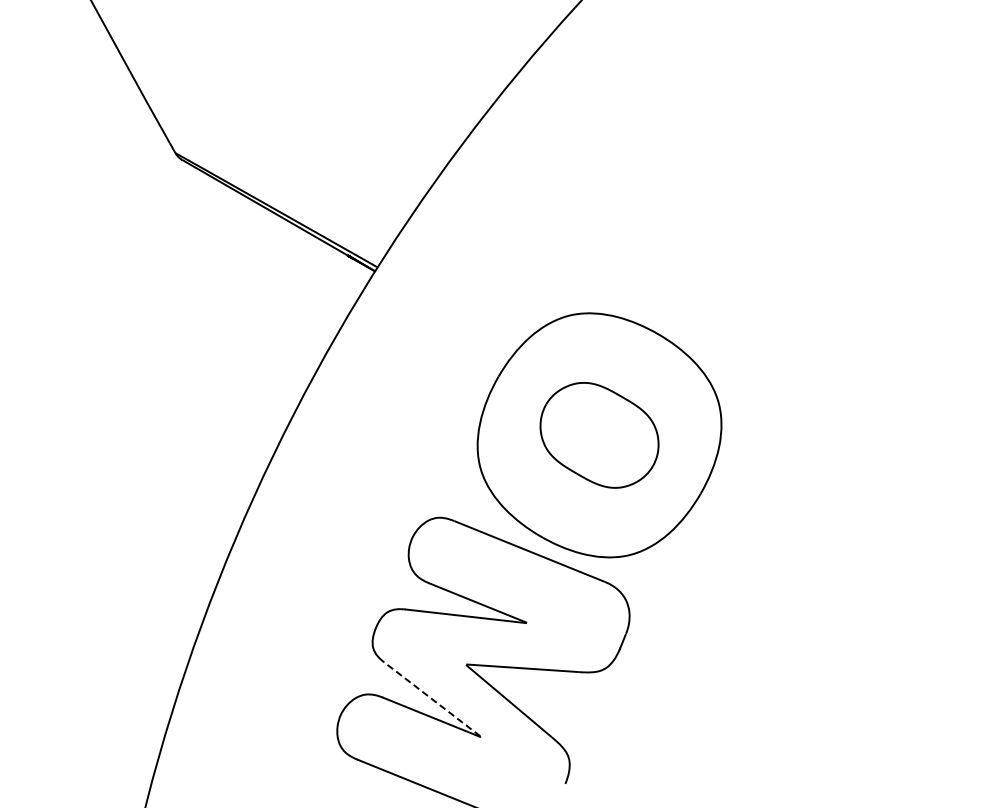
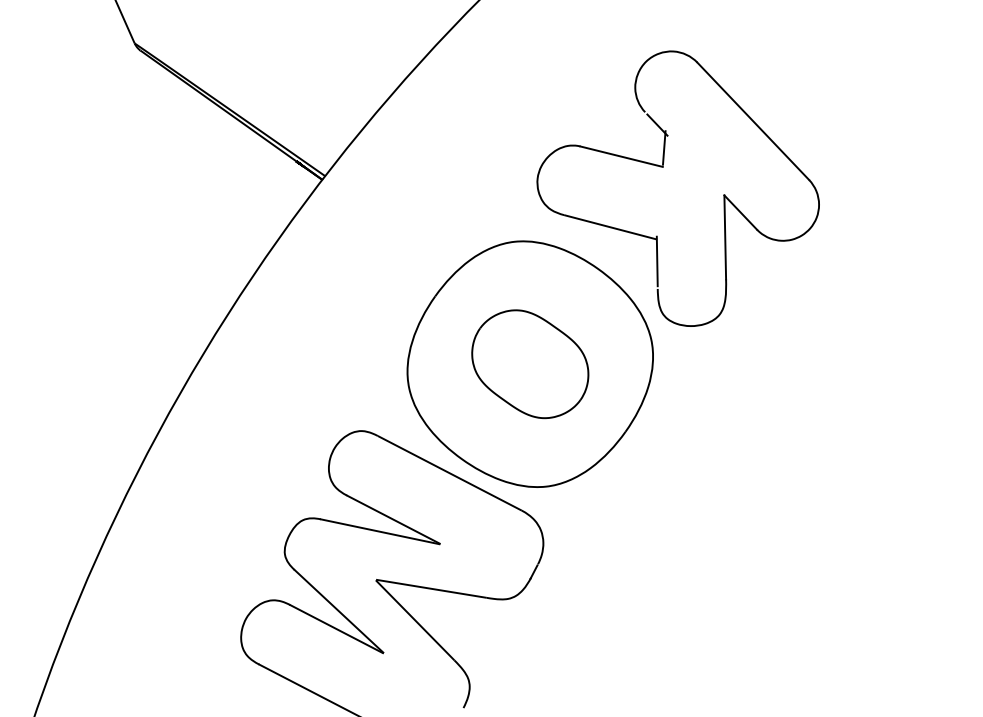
part: (713, 227) -> (663, 168), added
line: (432, 699) -> (339, 611), dashed -> solid

